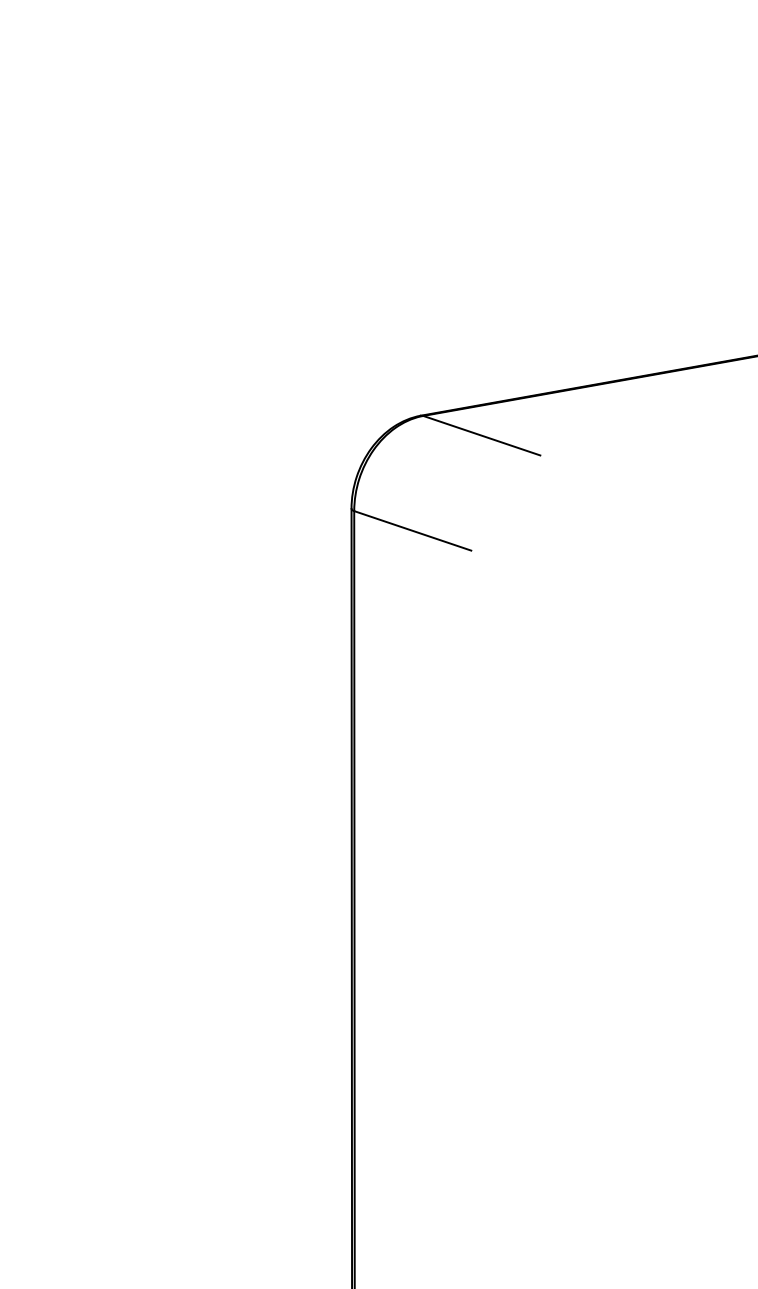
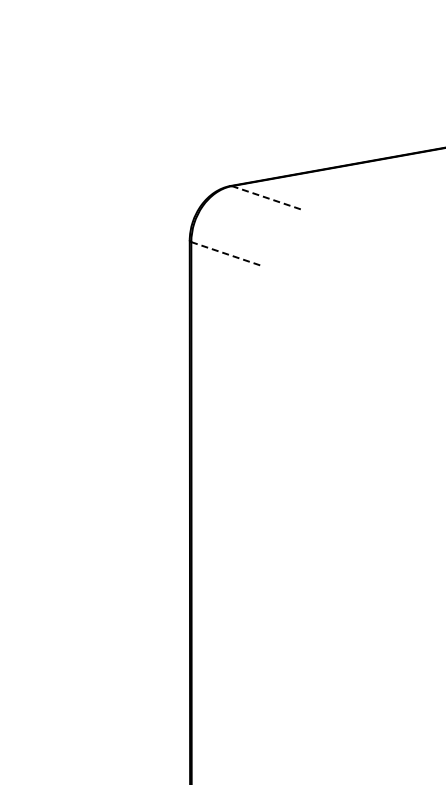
line: (480, 435) -> (265, 197), solid -> dashed
line: (412, 530) -> (225, 253), solid -> dashed

